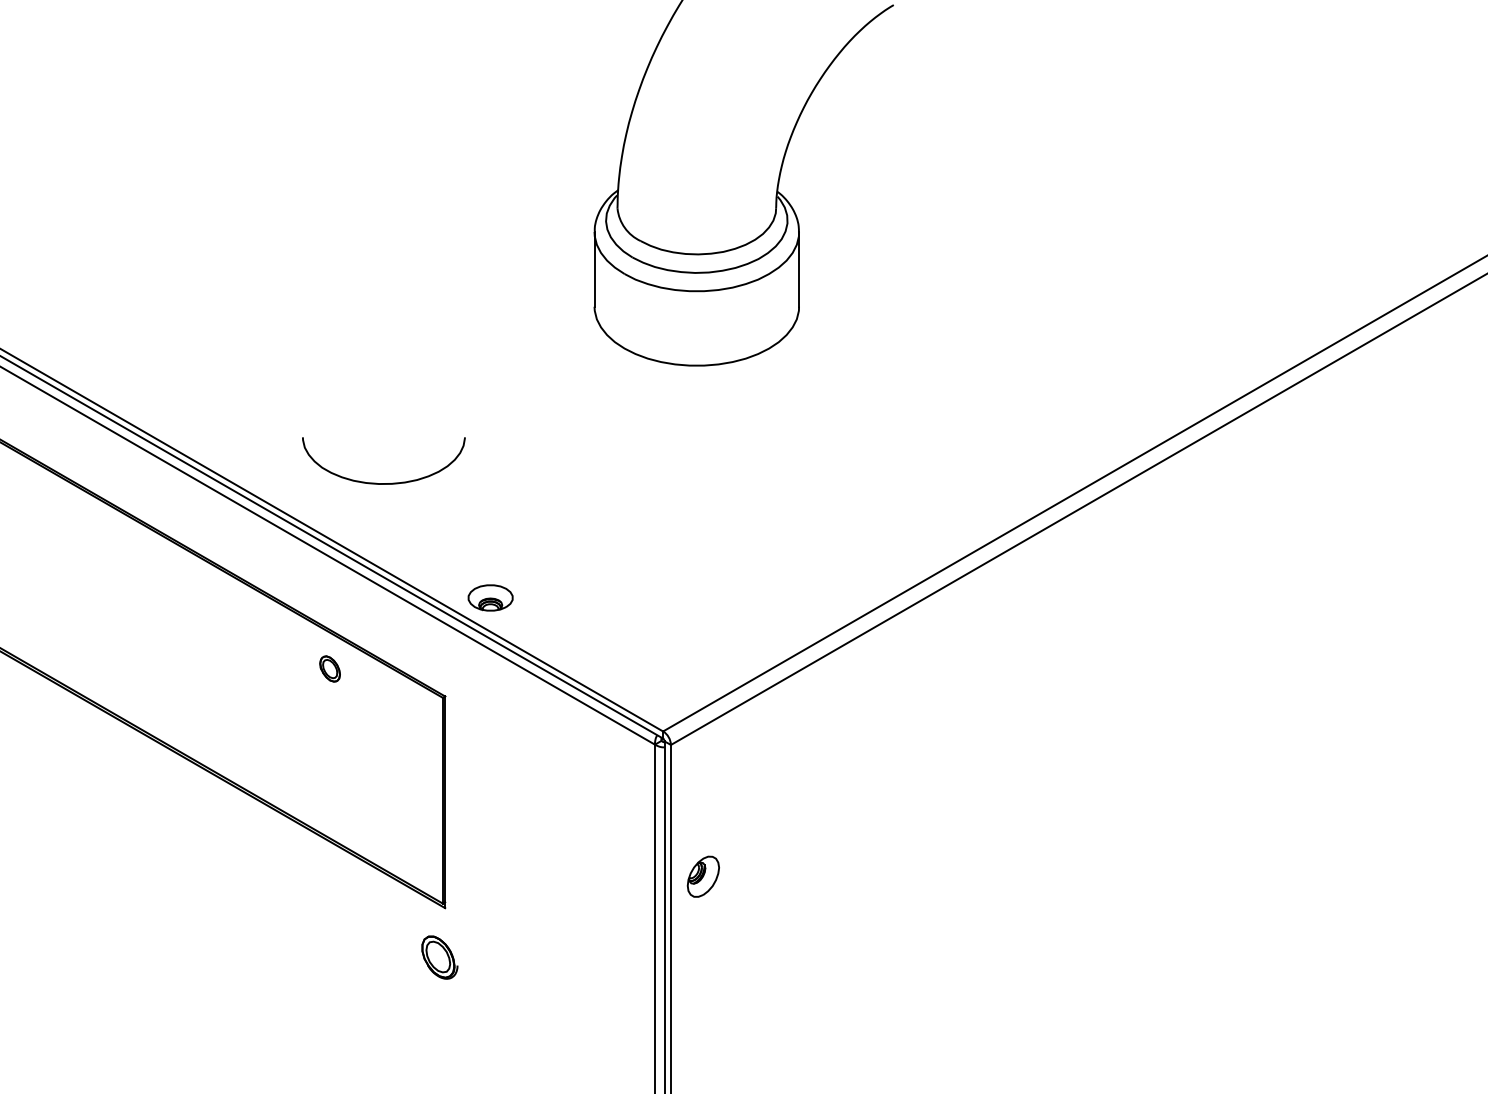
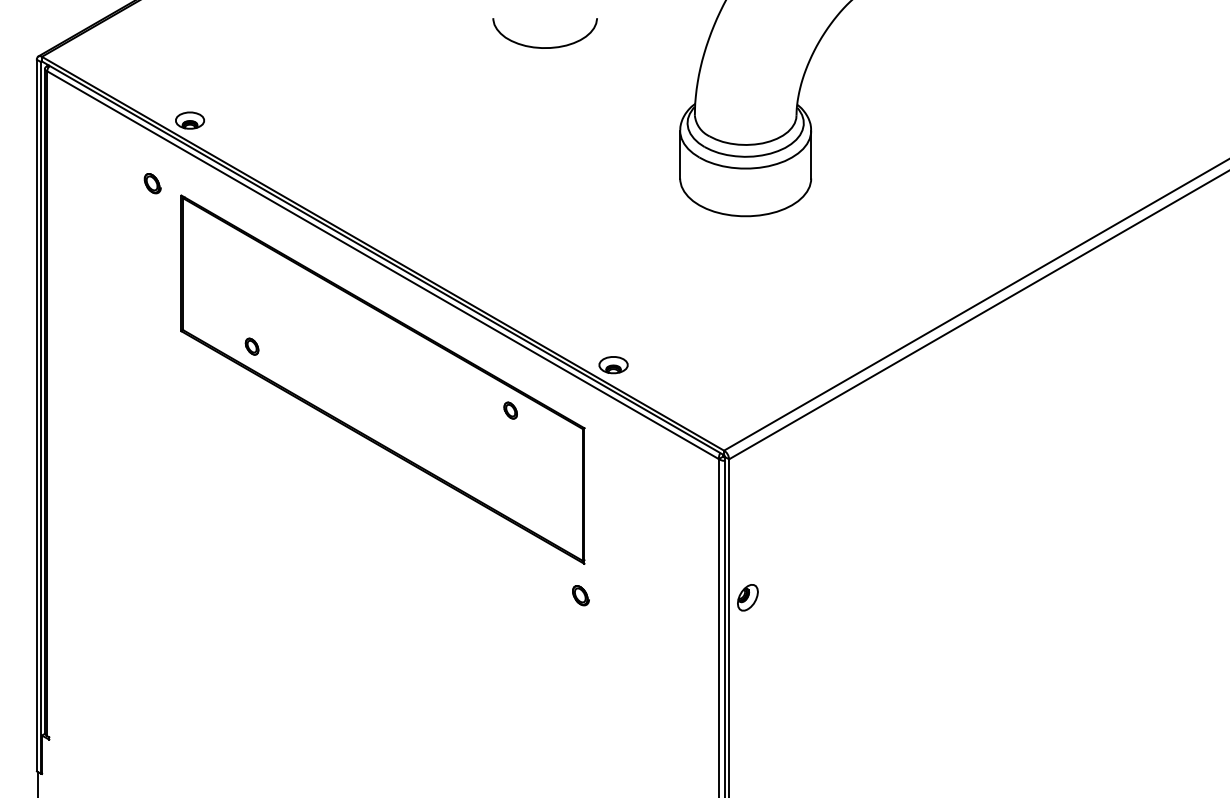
curve: (382, 483) -> (544, 47), moved
part: (702, 876) -> (747, 597), moved
part: (439, 957) -> (580, 595), size x0.71

